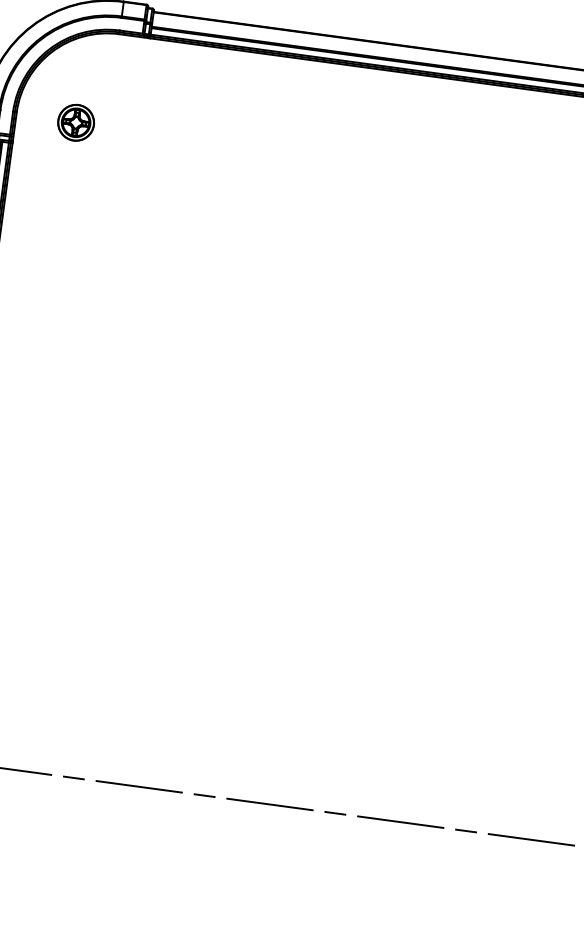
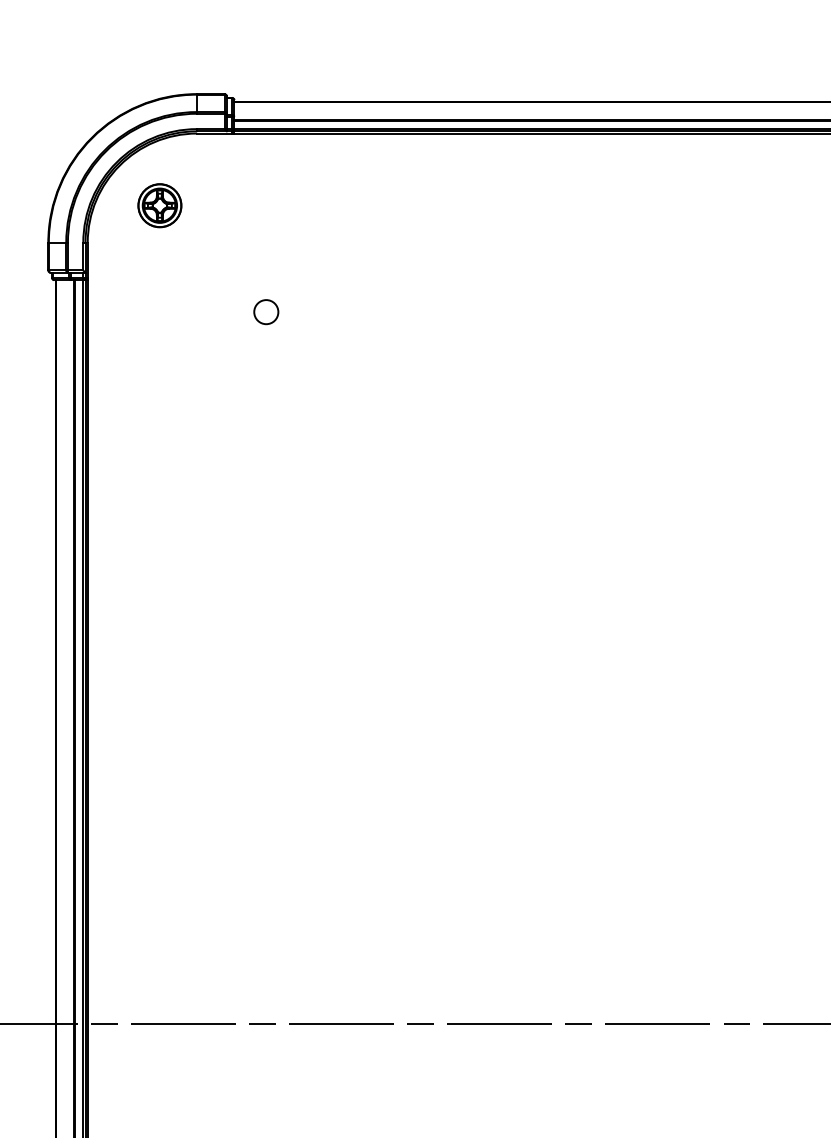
part: (75, 122) -> (159, 205), moved
circle: (156, 189) -> (266, 312), added

